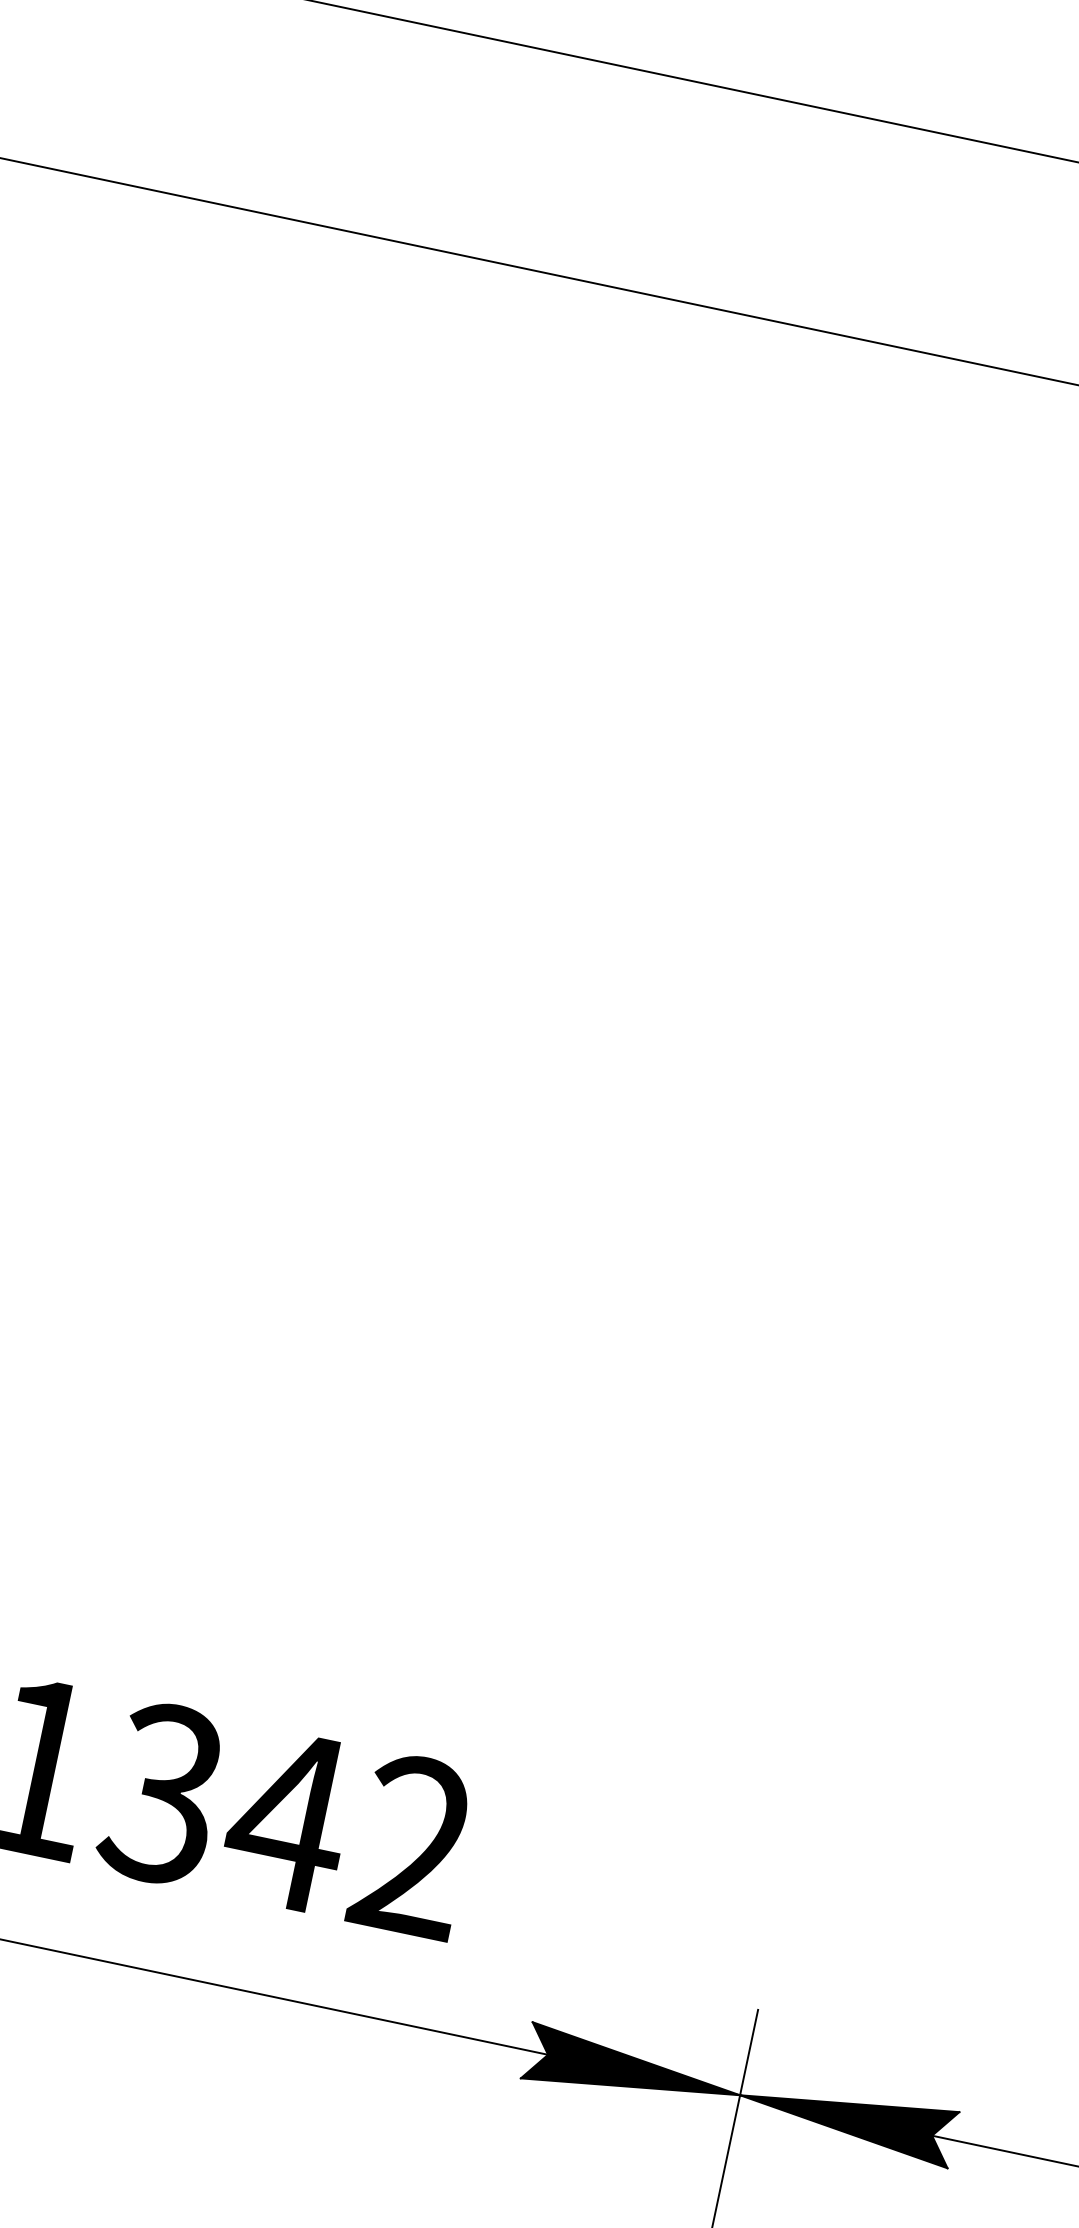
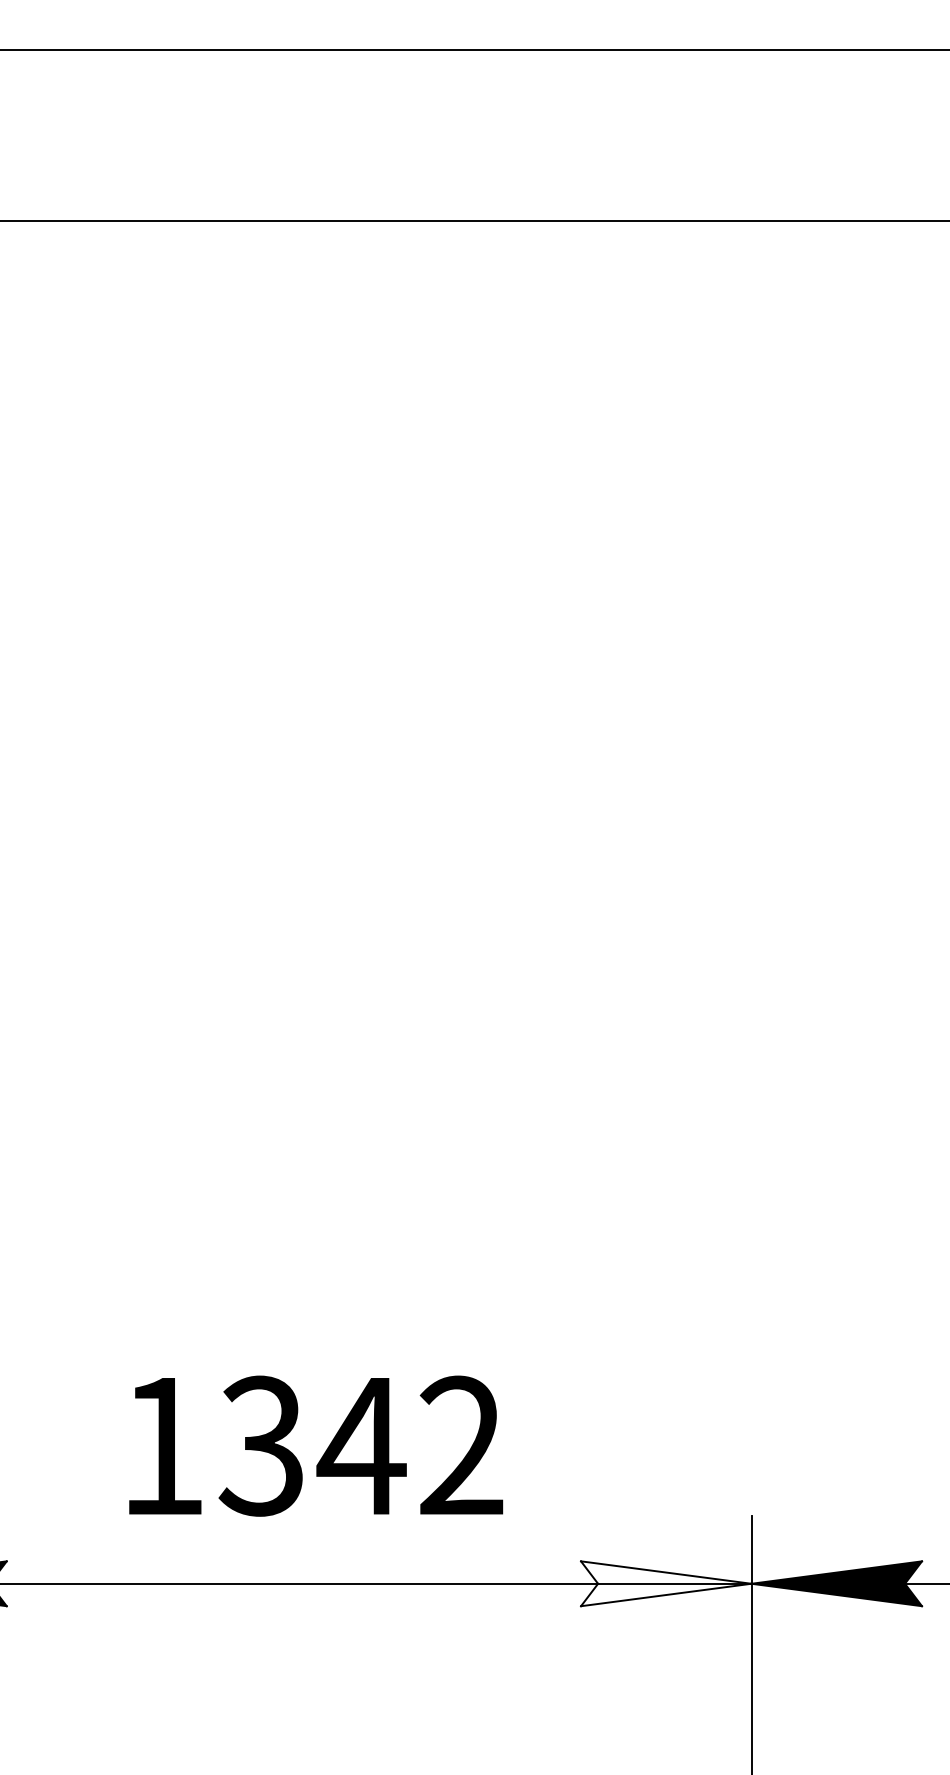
fill: (633, 2072) -> (666, 1583), removed

